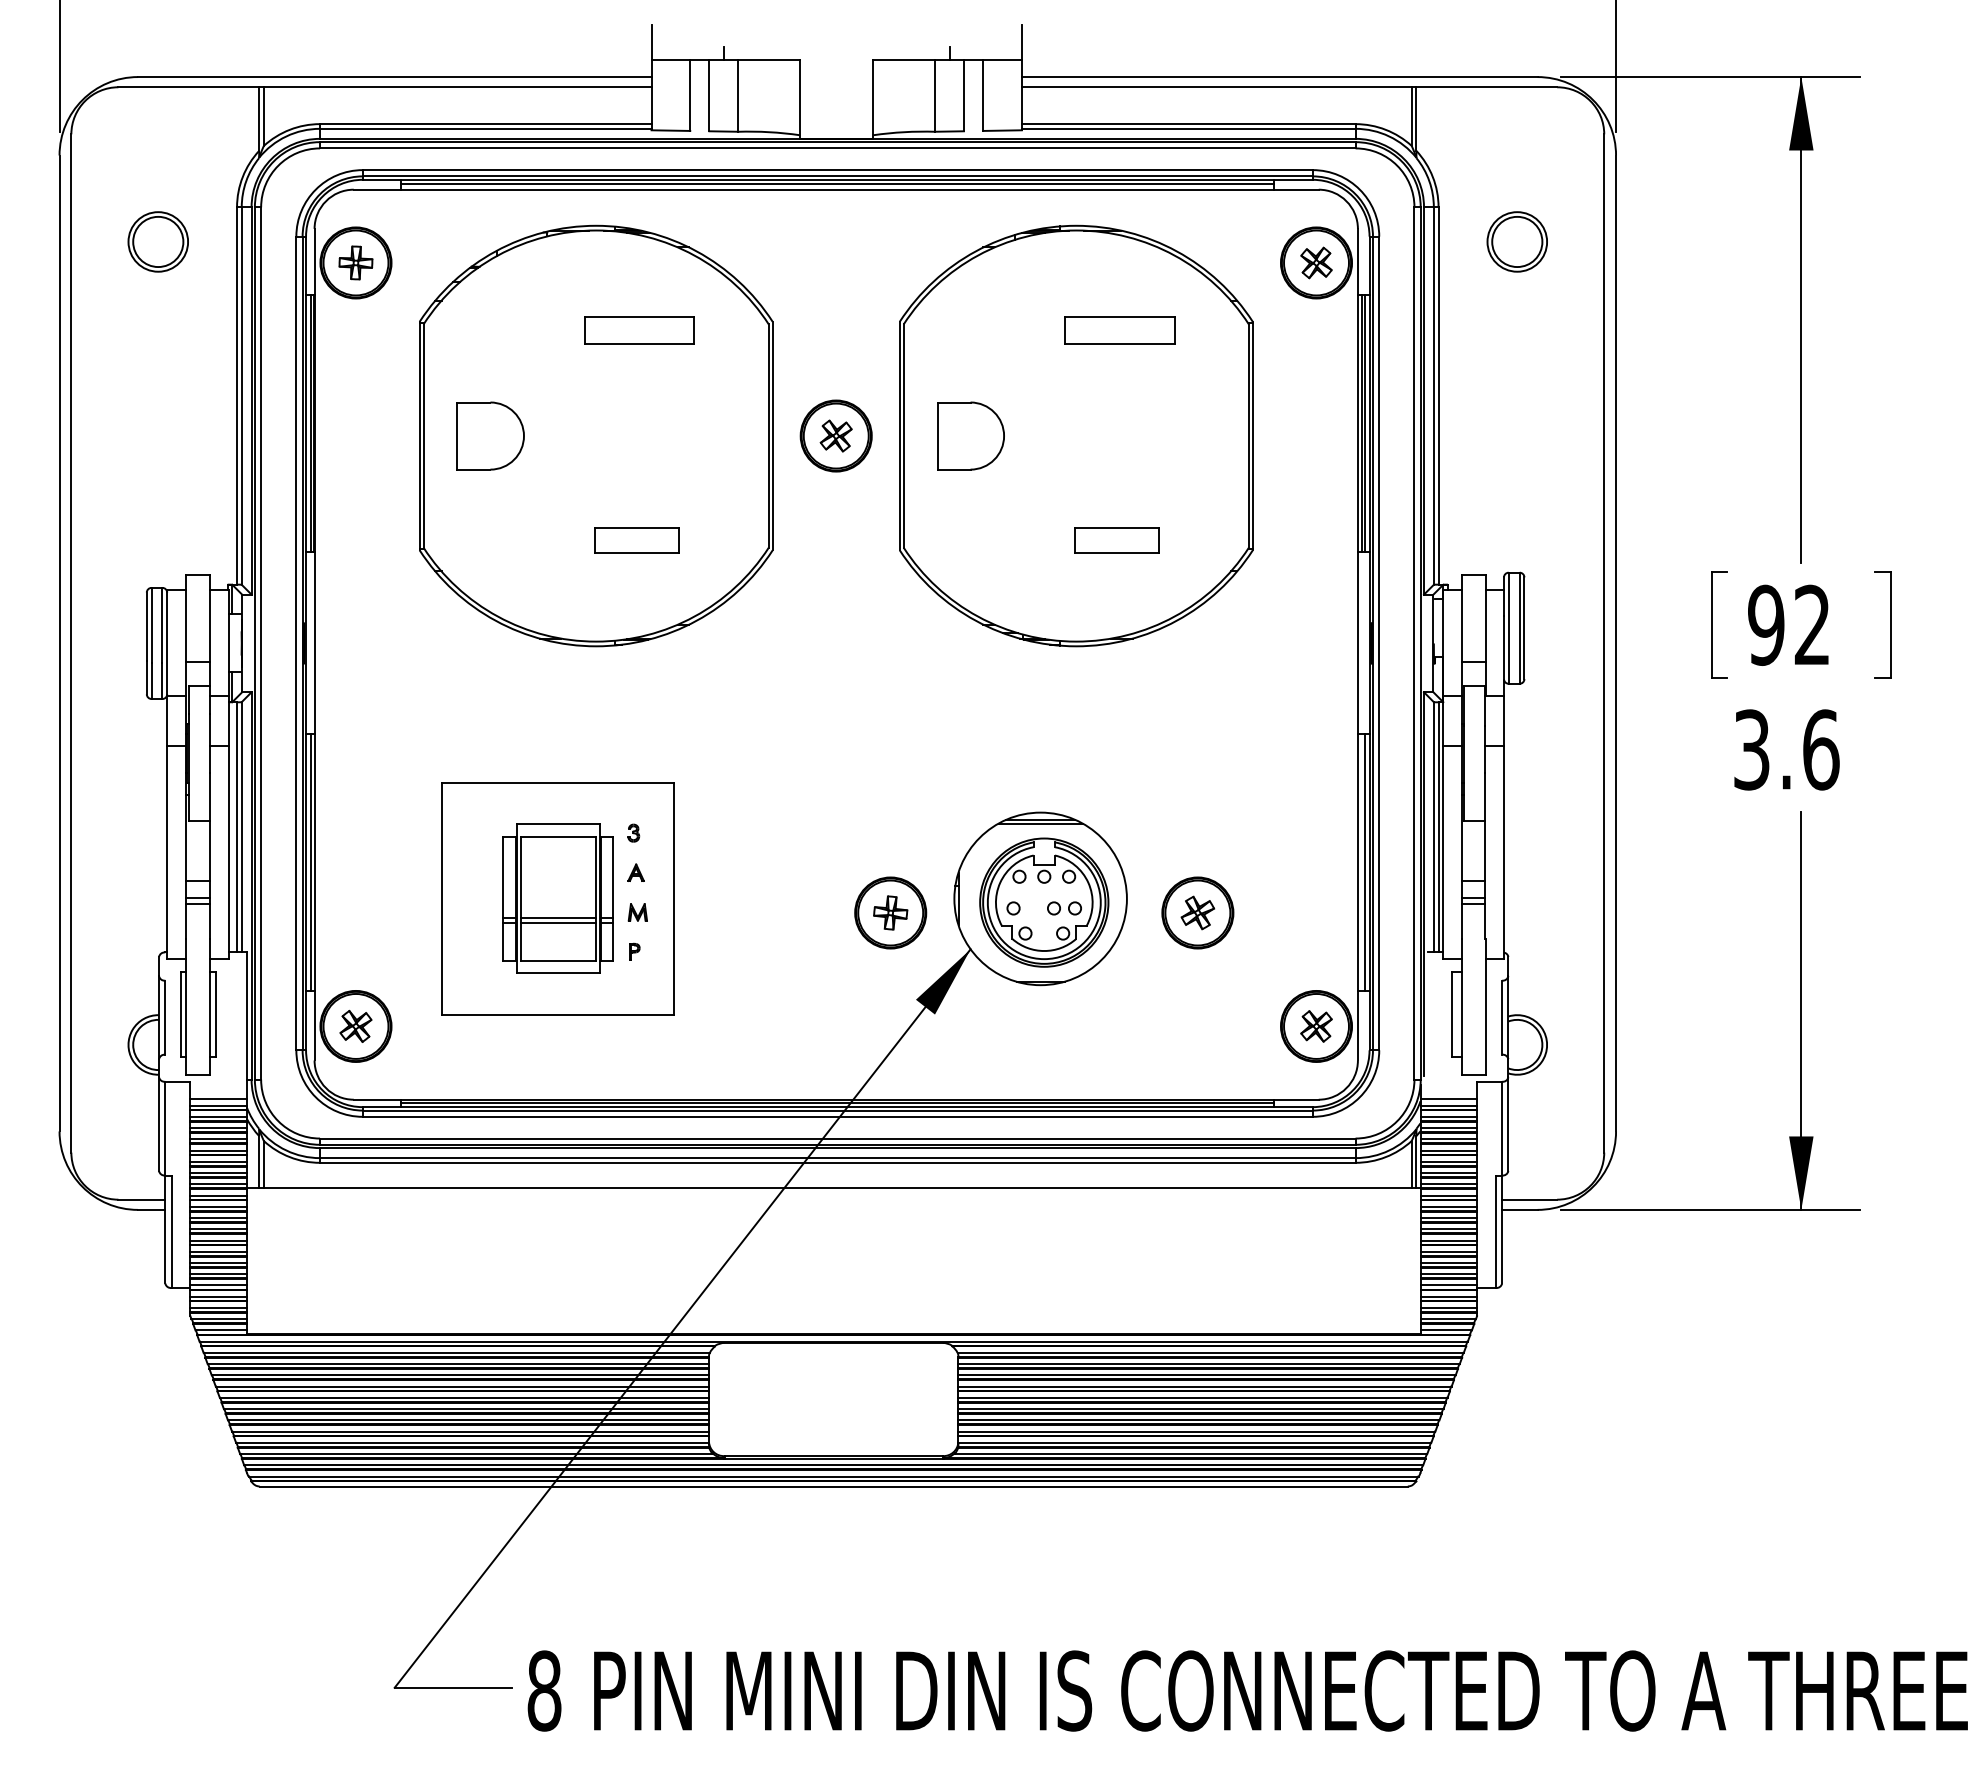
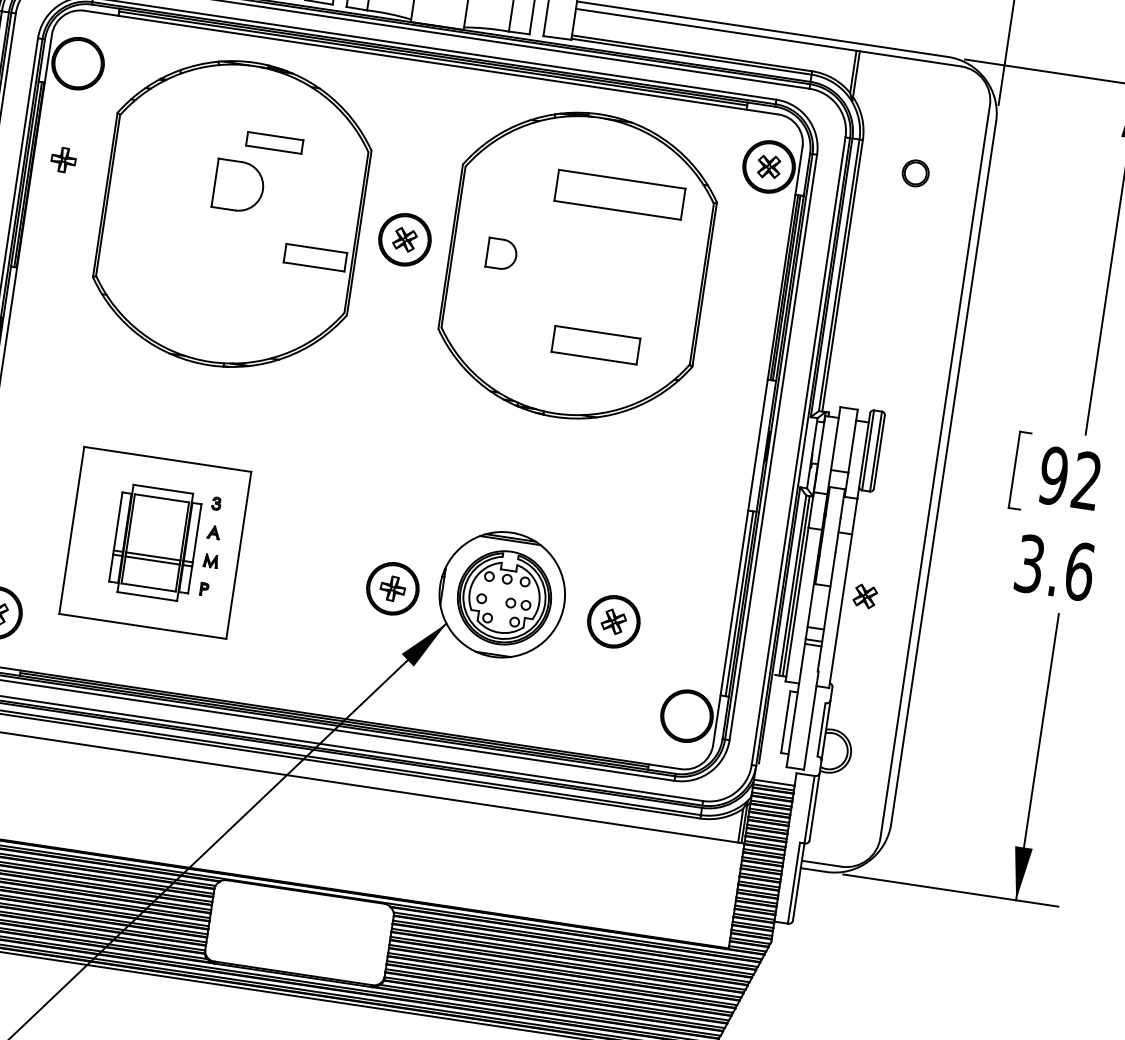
part: (1516, 241) -> (915, 173), size x0.6
part: (355, 262) -> (63, 159), moved
part: (639, 330) -> (274, 142), size x0.7
part: (1119, 330) -> (620, 194), size x1.6
part: (490, 435) -> (238, 185), moved
part: (970, 435) -> (501, 253), size x0.6
part: (636, 540) -> (314, 257), moved
part: (1116, 540) -> (595, 345), size x1.4
part: (1316, 1026) -> (865, 596), moved

